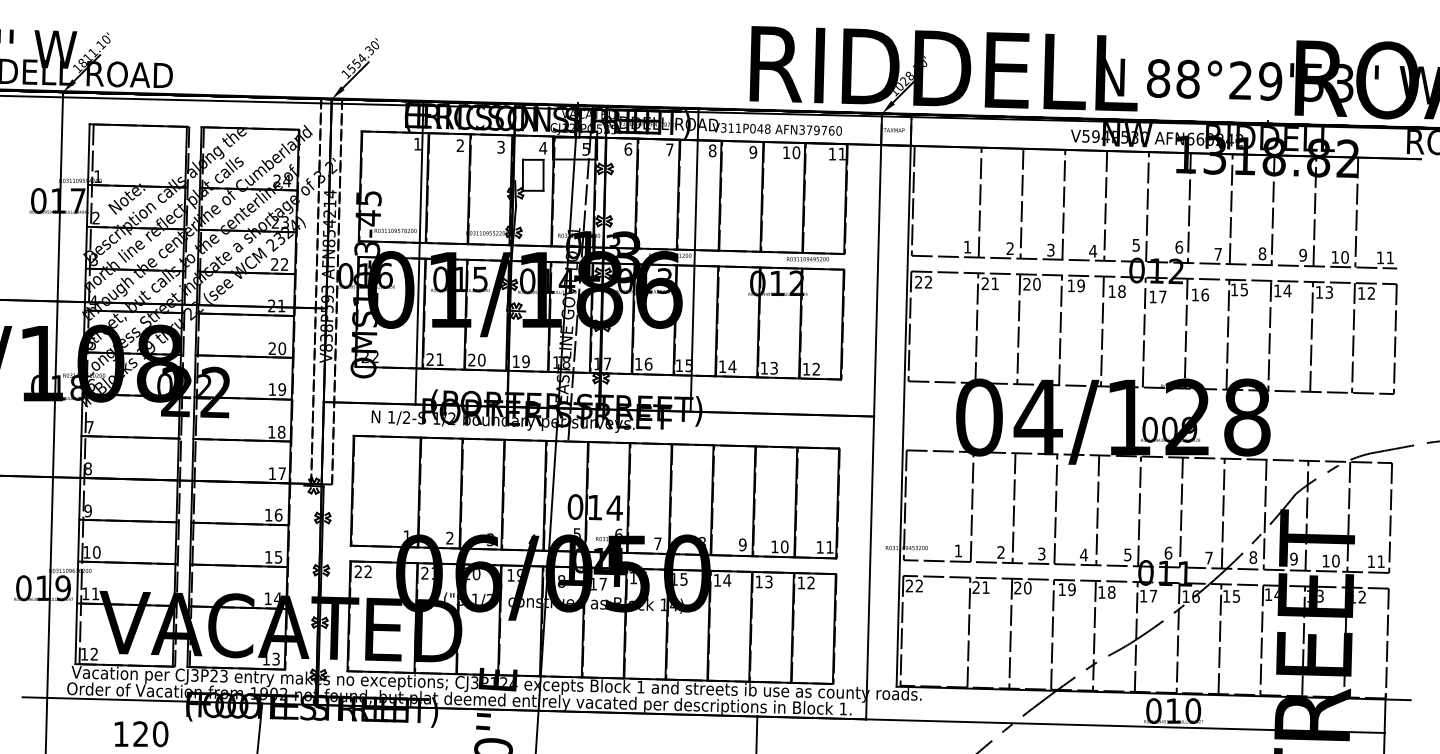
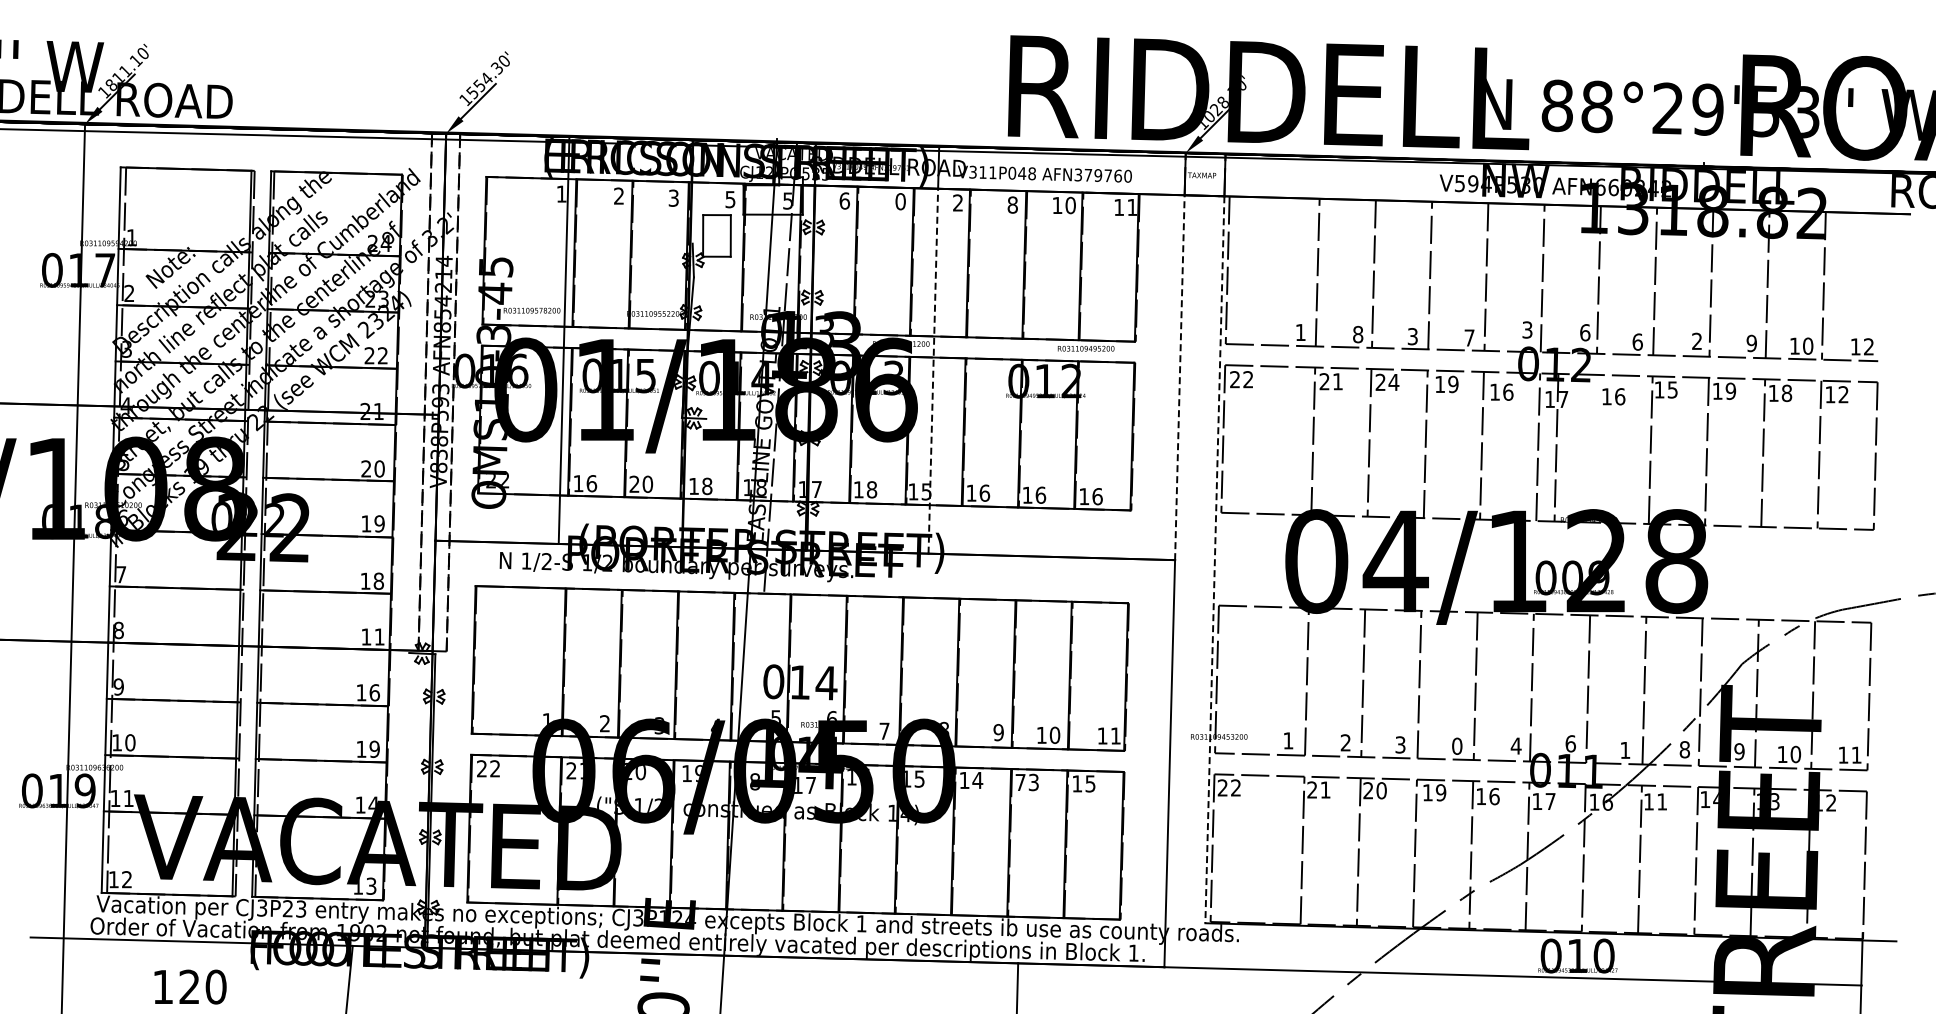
text: (543, 148) -> (730, 199), 4 -> 5
text: (669, 149) -> (900, 201), 7 -> 0
text: (712, 150) -> (958, 202), 8 -> 2
text: (753, 151) -> (1012, 204), 9 -> 8
text: (1136, 244) -> (1527, 329), 5 -> 3
text: (1010, 248) -> (1358, 334), 2 -> 8
text: (1093, 250) -> (1469, 337), 4 -> 7
text: (1218, 253) -> (1637, 341), 7 -> 6
text: (1262, 253) -> (1697, 341), 8 -> 2
text: (1389, 257) -> (1868, 346), 11 -> 12
line: (694, 276) -> (933, 371), solid -> dashed
line: (877, 280) -> (1179, 377), solid -> dashed
text: (1036, 284) -> (1393, 382), 20 -> 24
text: (1287, 290) -> (1730, 390), 14 -> 19
text: (1122, 291) -> (1508, 391), 18 -> 16
text: (1328, 292) -> (1786, 393), 13 -> 18
line: (1186, 333) -> (1556, 447), moved
text: (435, 359) -> (585, 483), 21 -> 16
text: (526, 361) -> (707, 486), 19 -> 18
text: (648, 363) -> (871, 489), 16 -> 18
text: (732, 366) -> (984, 492), 14 -> 16
text: (773, 367) -> (1040, 494), 13 -> 16
text: (816, 369) -> (1097, 496), 12 -> 16
line: (903, 416) -> (1214, 559), solid -> dashed
text: (282, 473) -> (379, 636), 17 -> 11
text: (1083, 554) -> (1456, 745), 4 -> 0
text: (1127, 554) -> (1515, 745), 5 -> 4
text: (278, 556) -> (374, 748), 15 -> 19
text: (1209, 558) -> (1625, 750), 7 -> 1
text: (759, 581) -> (1020, 782), 13 -> 73
text: (811, 582) -> (1090, 783), 12 -> 15
text: (1111, 592) -> (1494, 796), 18 -> 16
text: (1235, 596) -> (1661, 801), 15 -> 11

